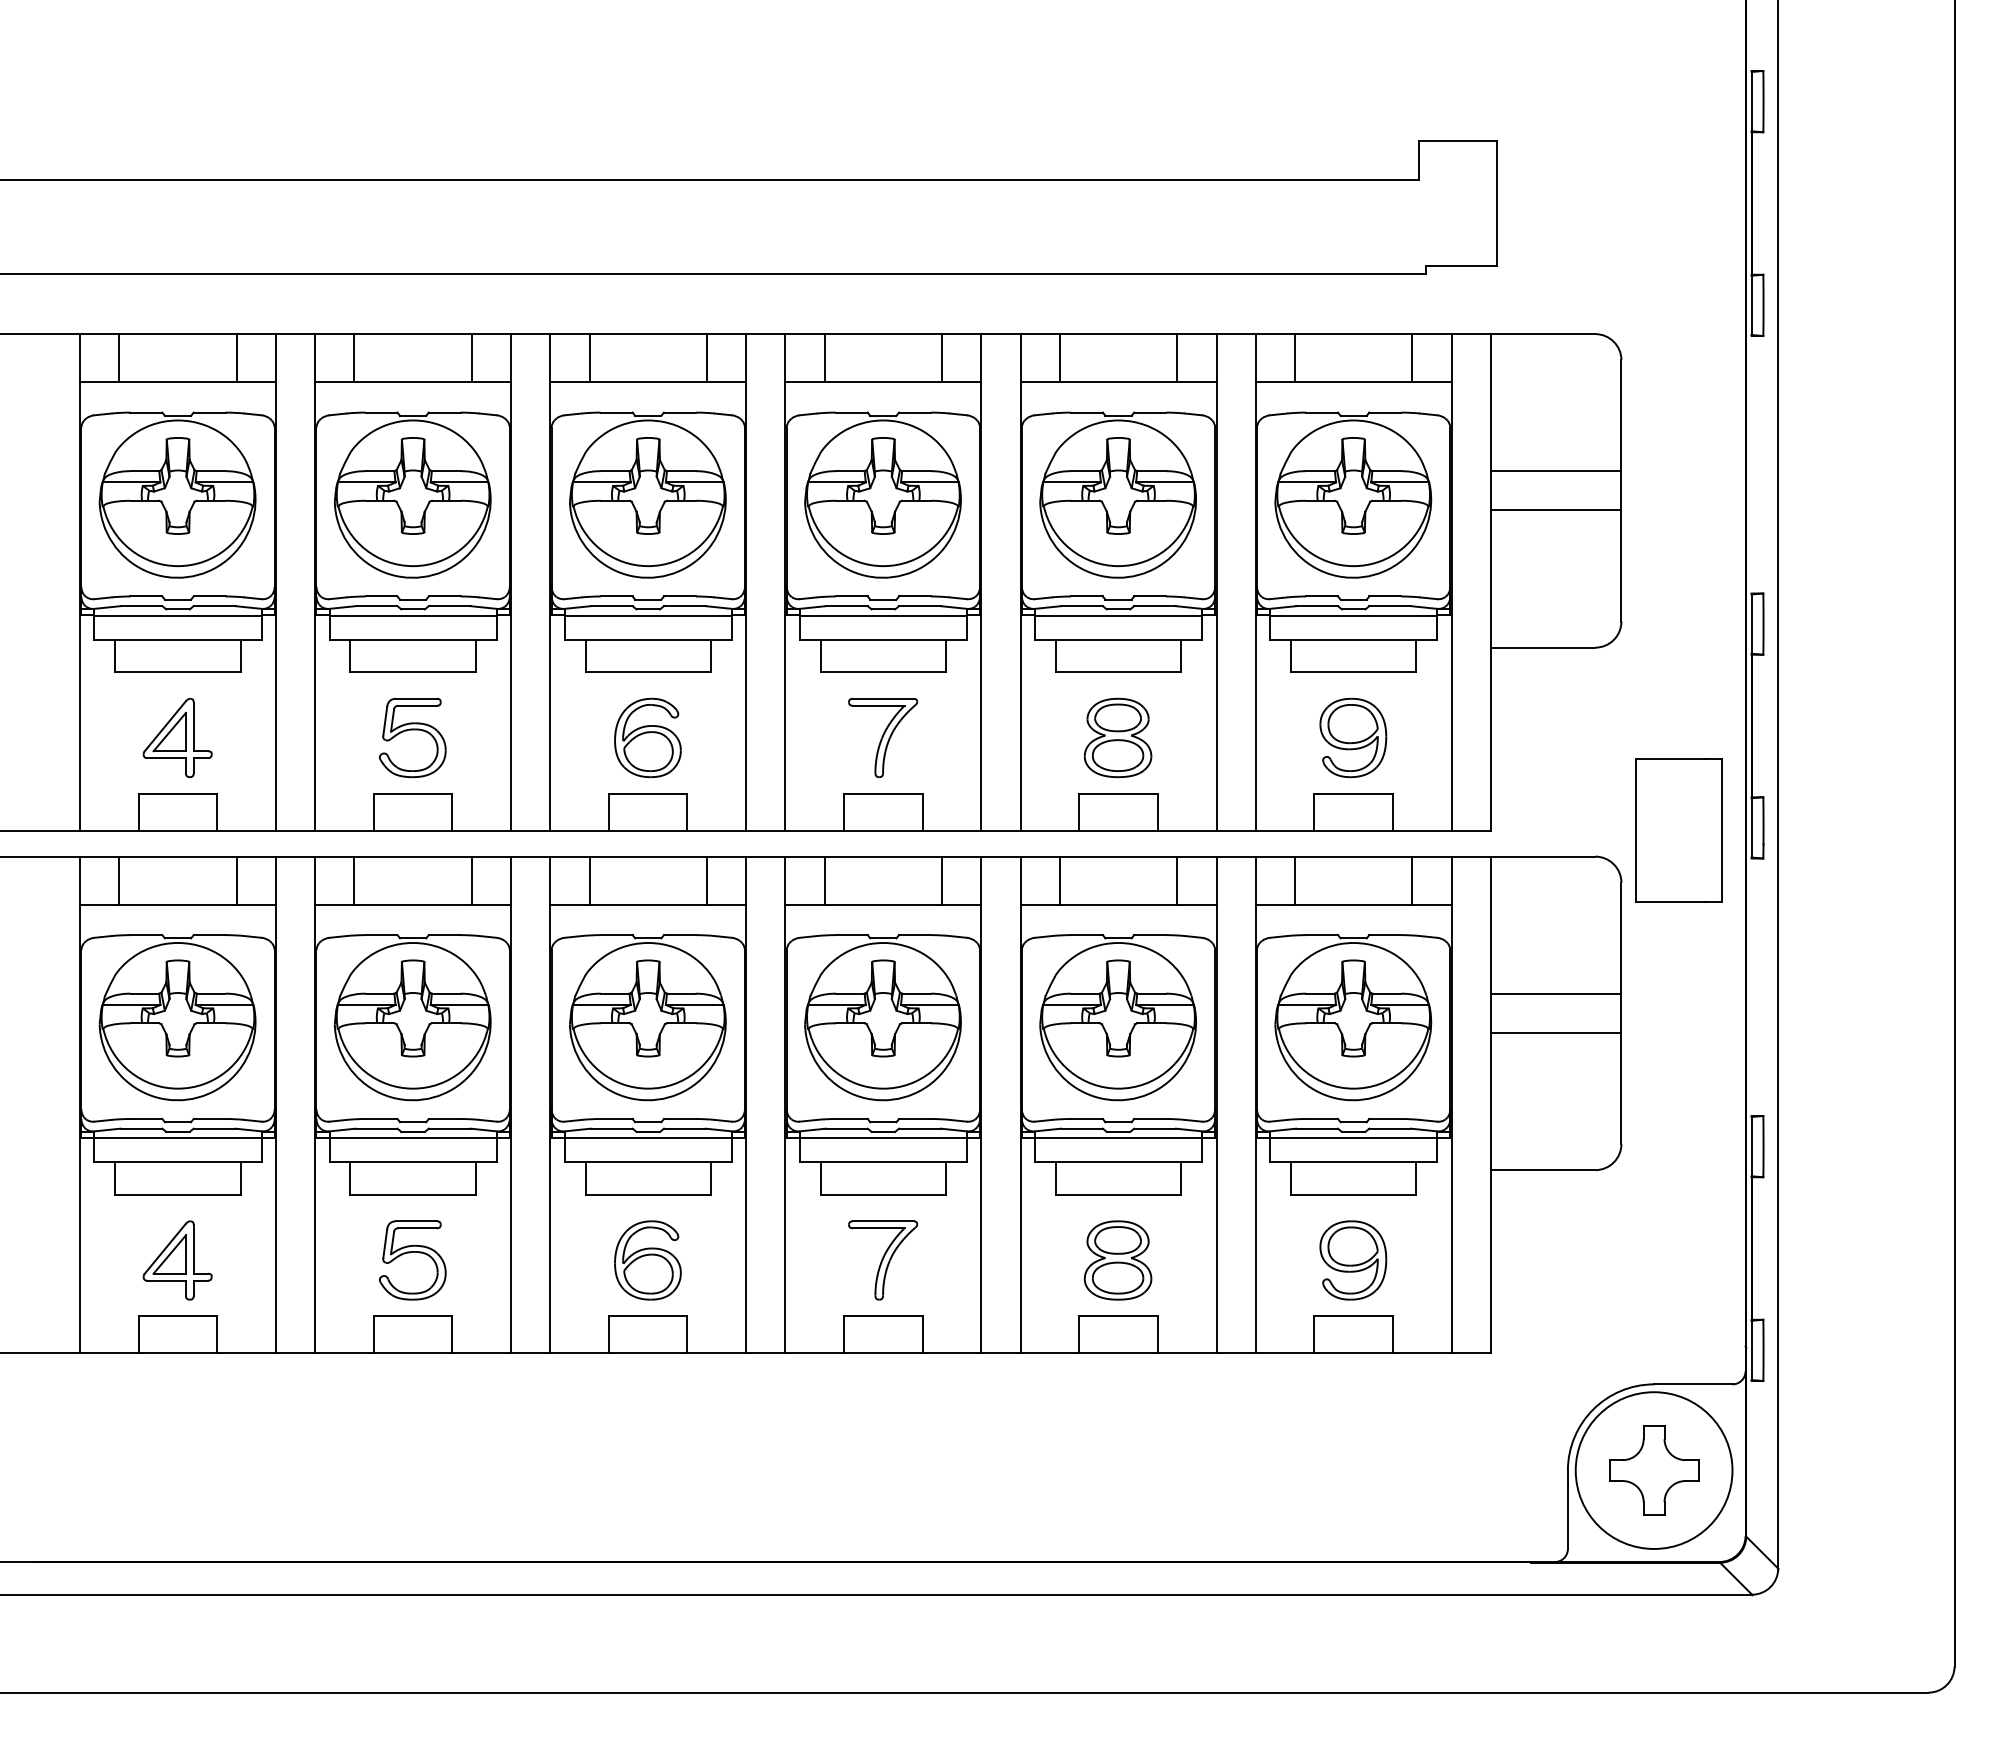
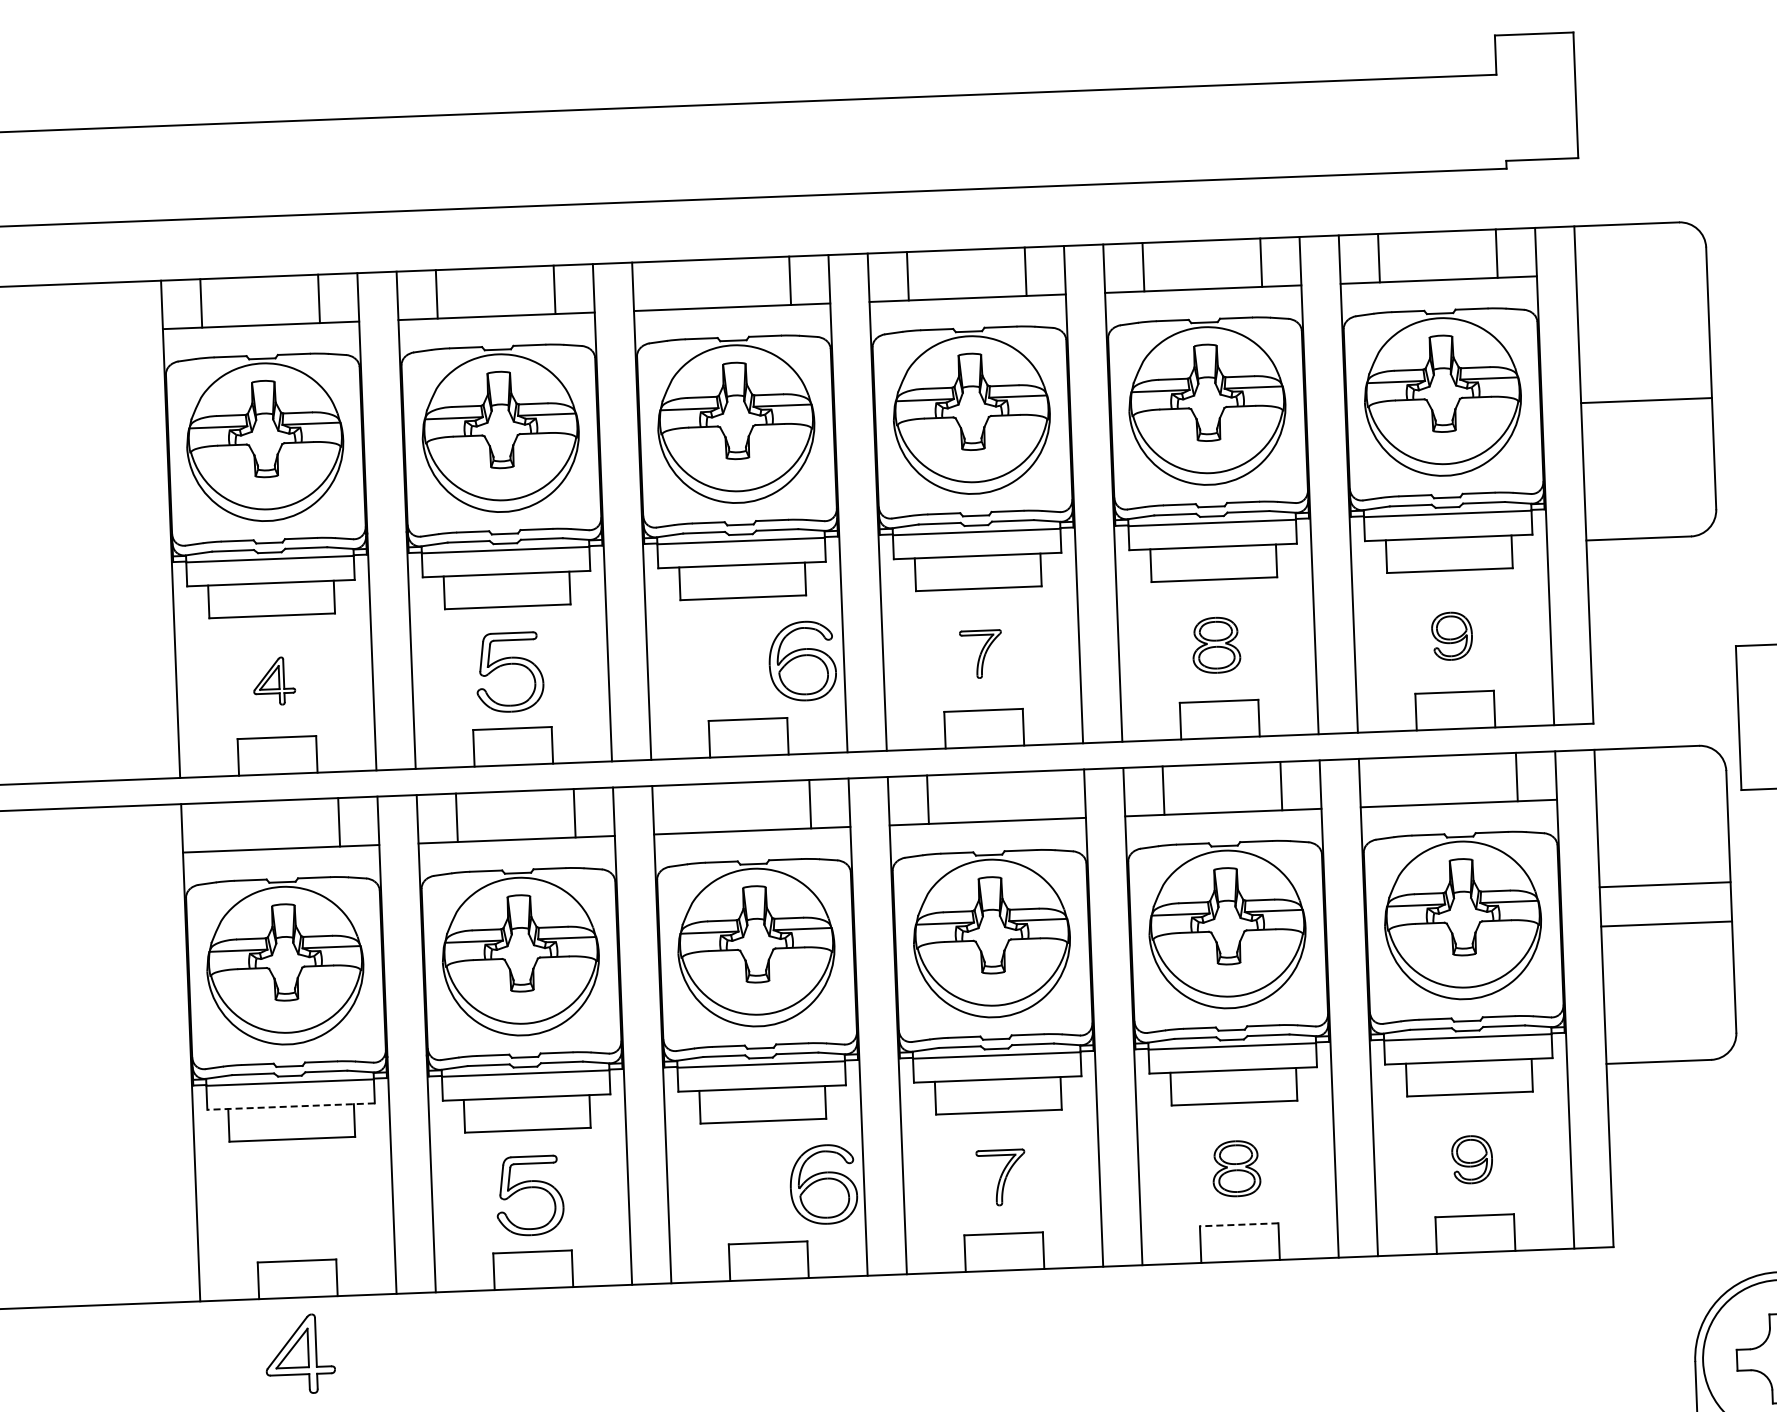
line: (589, 358) -> (672, 285), removed
line: (1555, 471) -> (1644, 361), removed
part: (177, 737) -> (274, 681), size x0.6
part: (647, 737) -> (802, 660), moved
part: (883, 737) -> (981, 653), size x0.6
part: (1117, 737) -> (1215, 644), size x0.7
part: (1353, 737) -> (1452, 635), size x0.6
line: (119, 880) -> (221, 826), removed
line: (589, 880) -> (692, 808), removed
line: (942, 880) -> (1046, 794), removed
line: (1294, 880) -> (1398, 781), removed
line: (178, 1162) -> (291, 1106), solid -> dashed
part: (177, 1260) -> (300, 1354), moved
part: (647, 1260) -> (823, 1184), moved
part: (883, 1260) -> (1001, 1177), size x0.7
part: (1117, 1260) -> (1235, 1168), size x0.7
part: (1353, 1260) -> (1472, 1159), size x0.6
line: (1118, 1316) -> (1239, 1224), solid -> dashed

